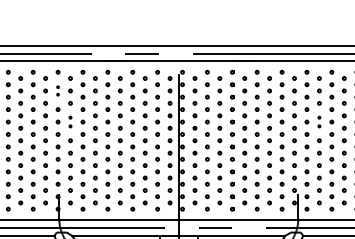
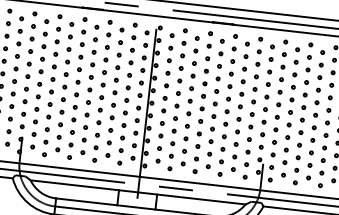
part: (57, 90) -> (32, 32), size x1.67
part: (70, 121) -> (41, 64), size x1.43
part: (319, 121) -> (292, 93), size x1.43

